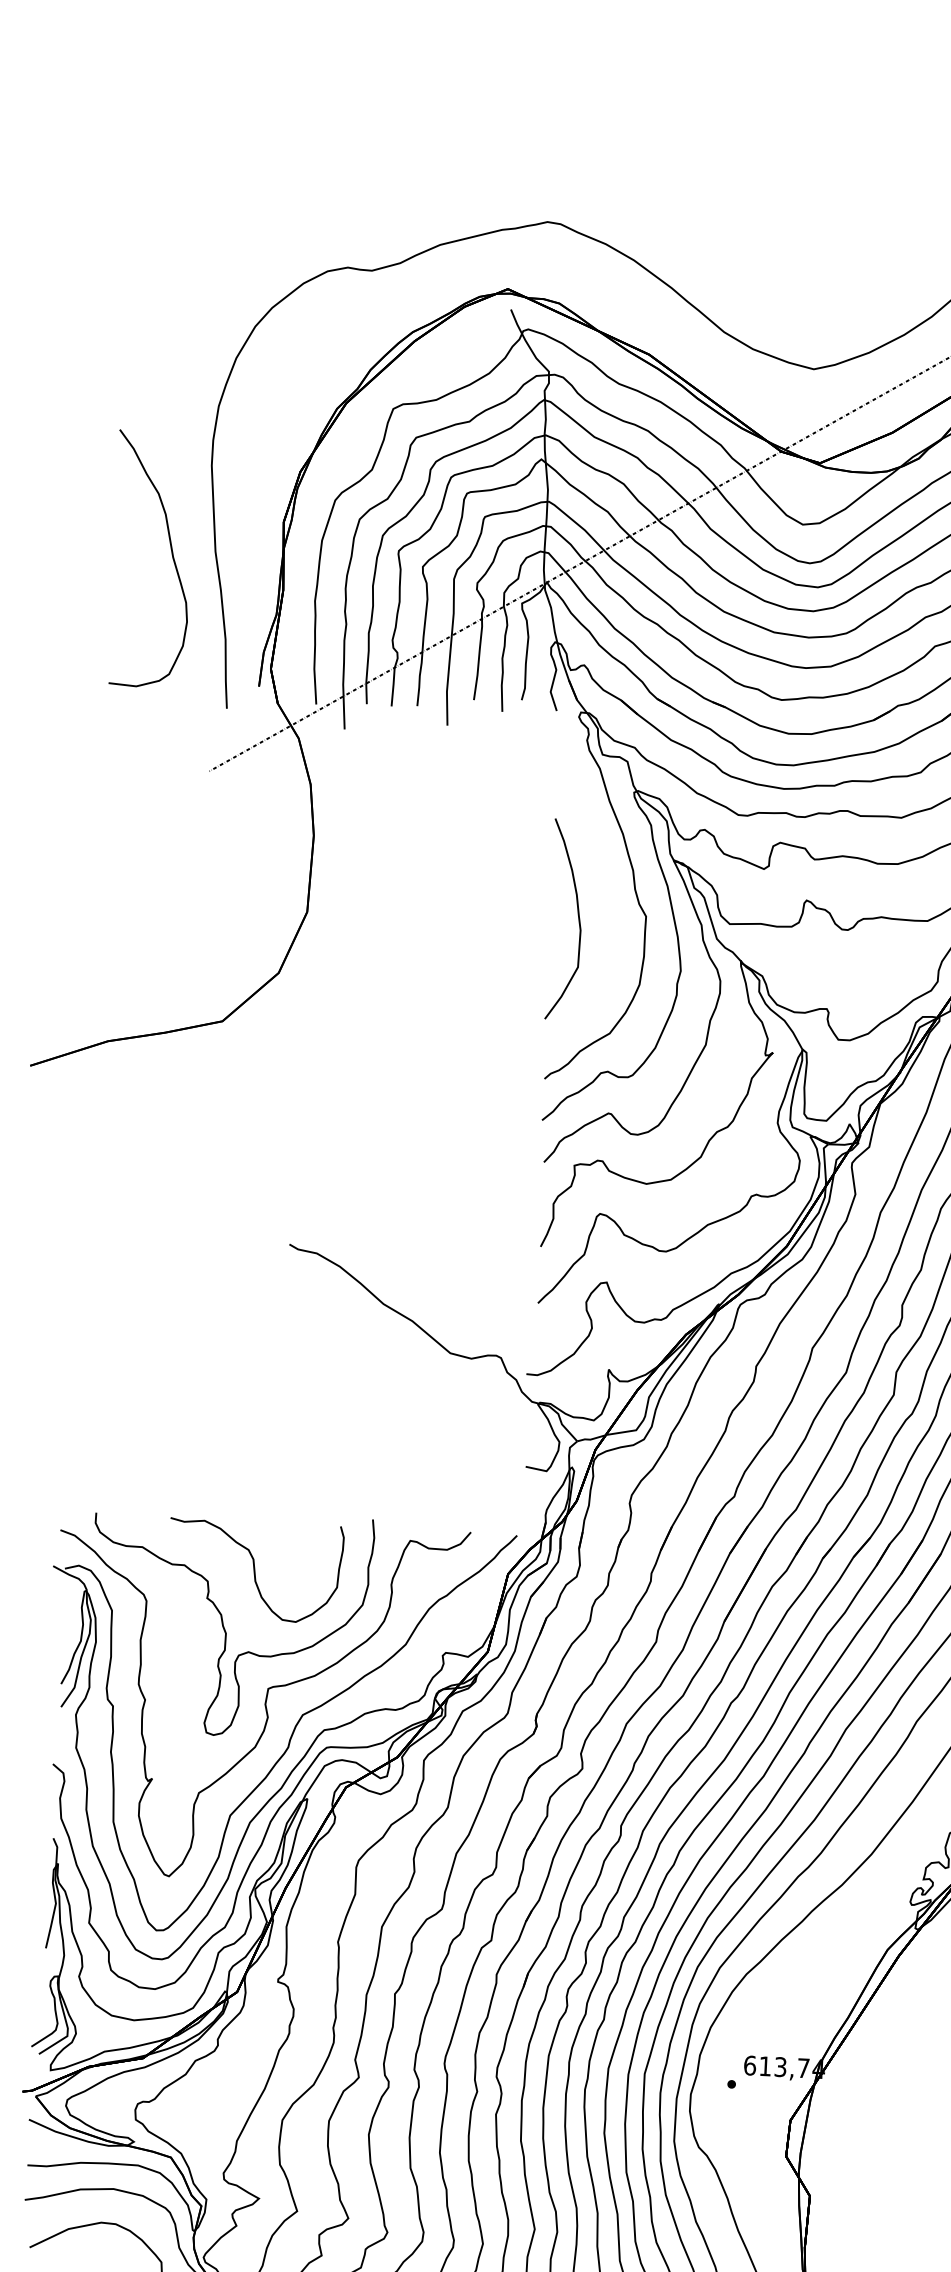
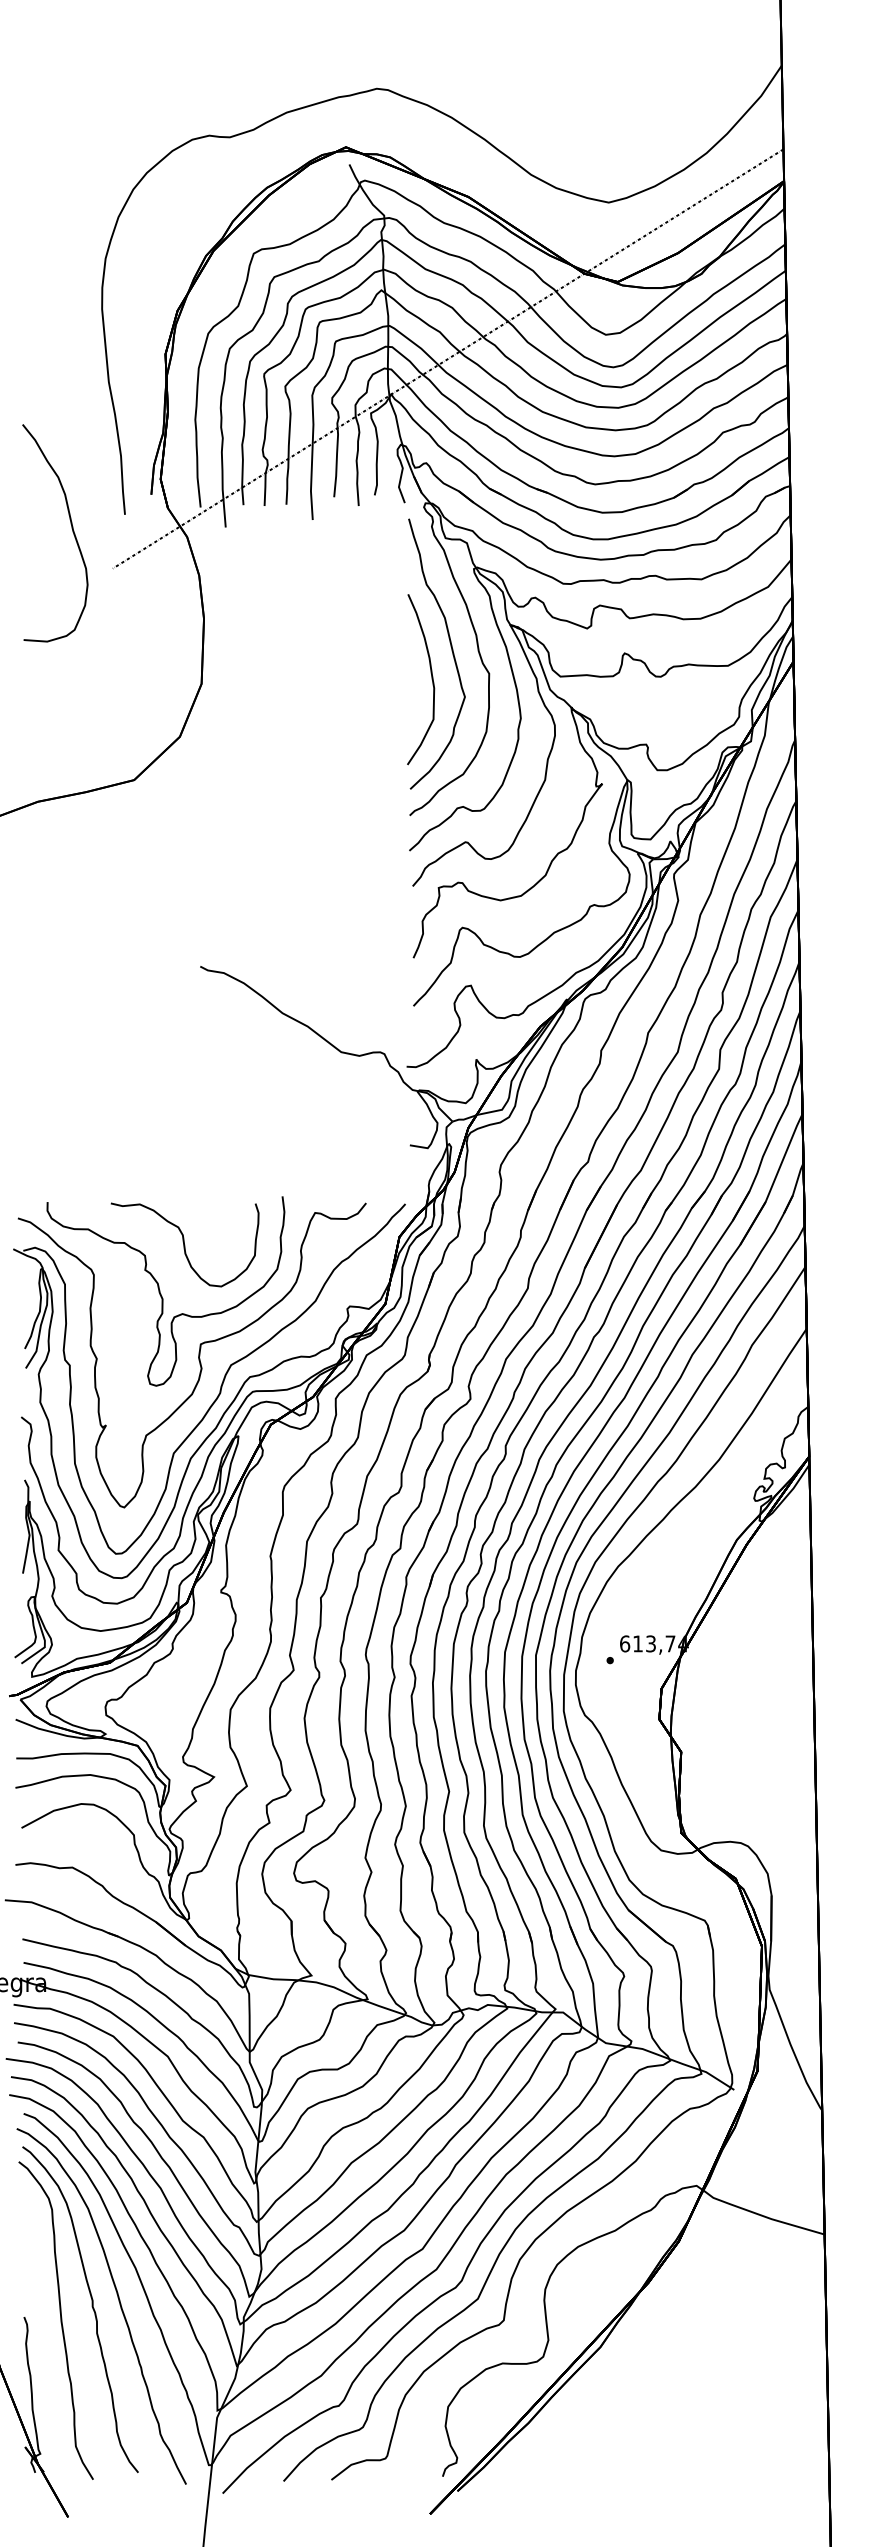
curve: (171, 554) -> (71, 528), moved
curve: (603, 888) -> (451, 651), added

